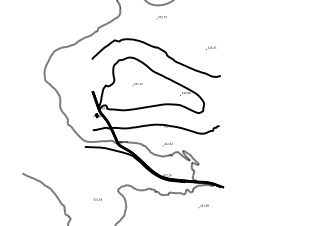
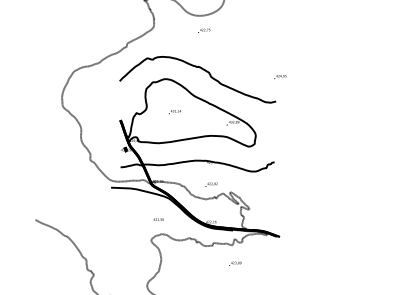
text: (211, 48) -> (280, 77), moved
text: (97, 199) -> (158, 219), moved
text: (203, 206) -> (235, 263), moved

